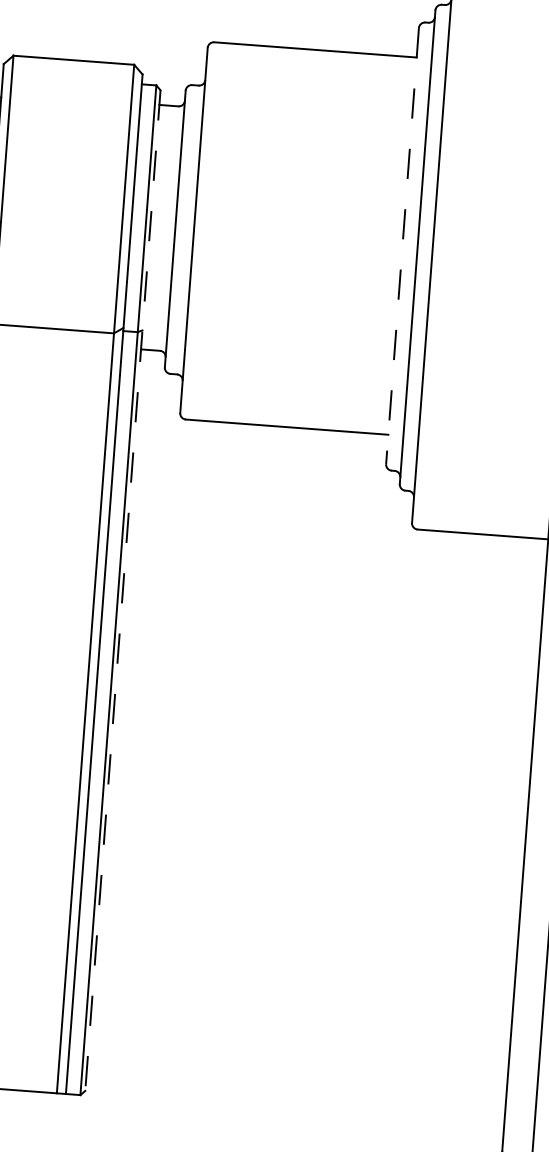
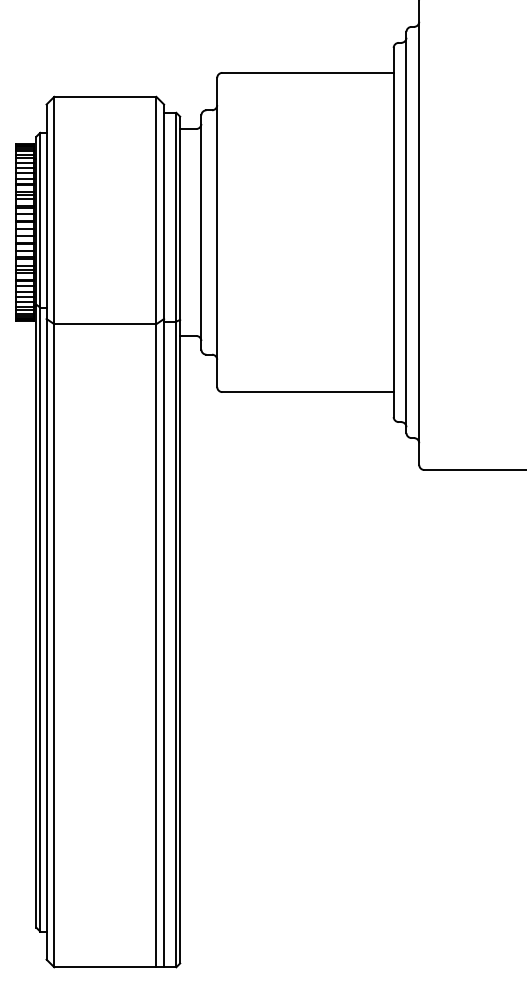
line: (402, 246) -> (393, 232), dashed -> solid
line: (123, 591) -> (180, 540), dashed -> solid

